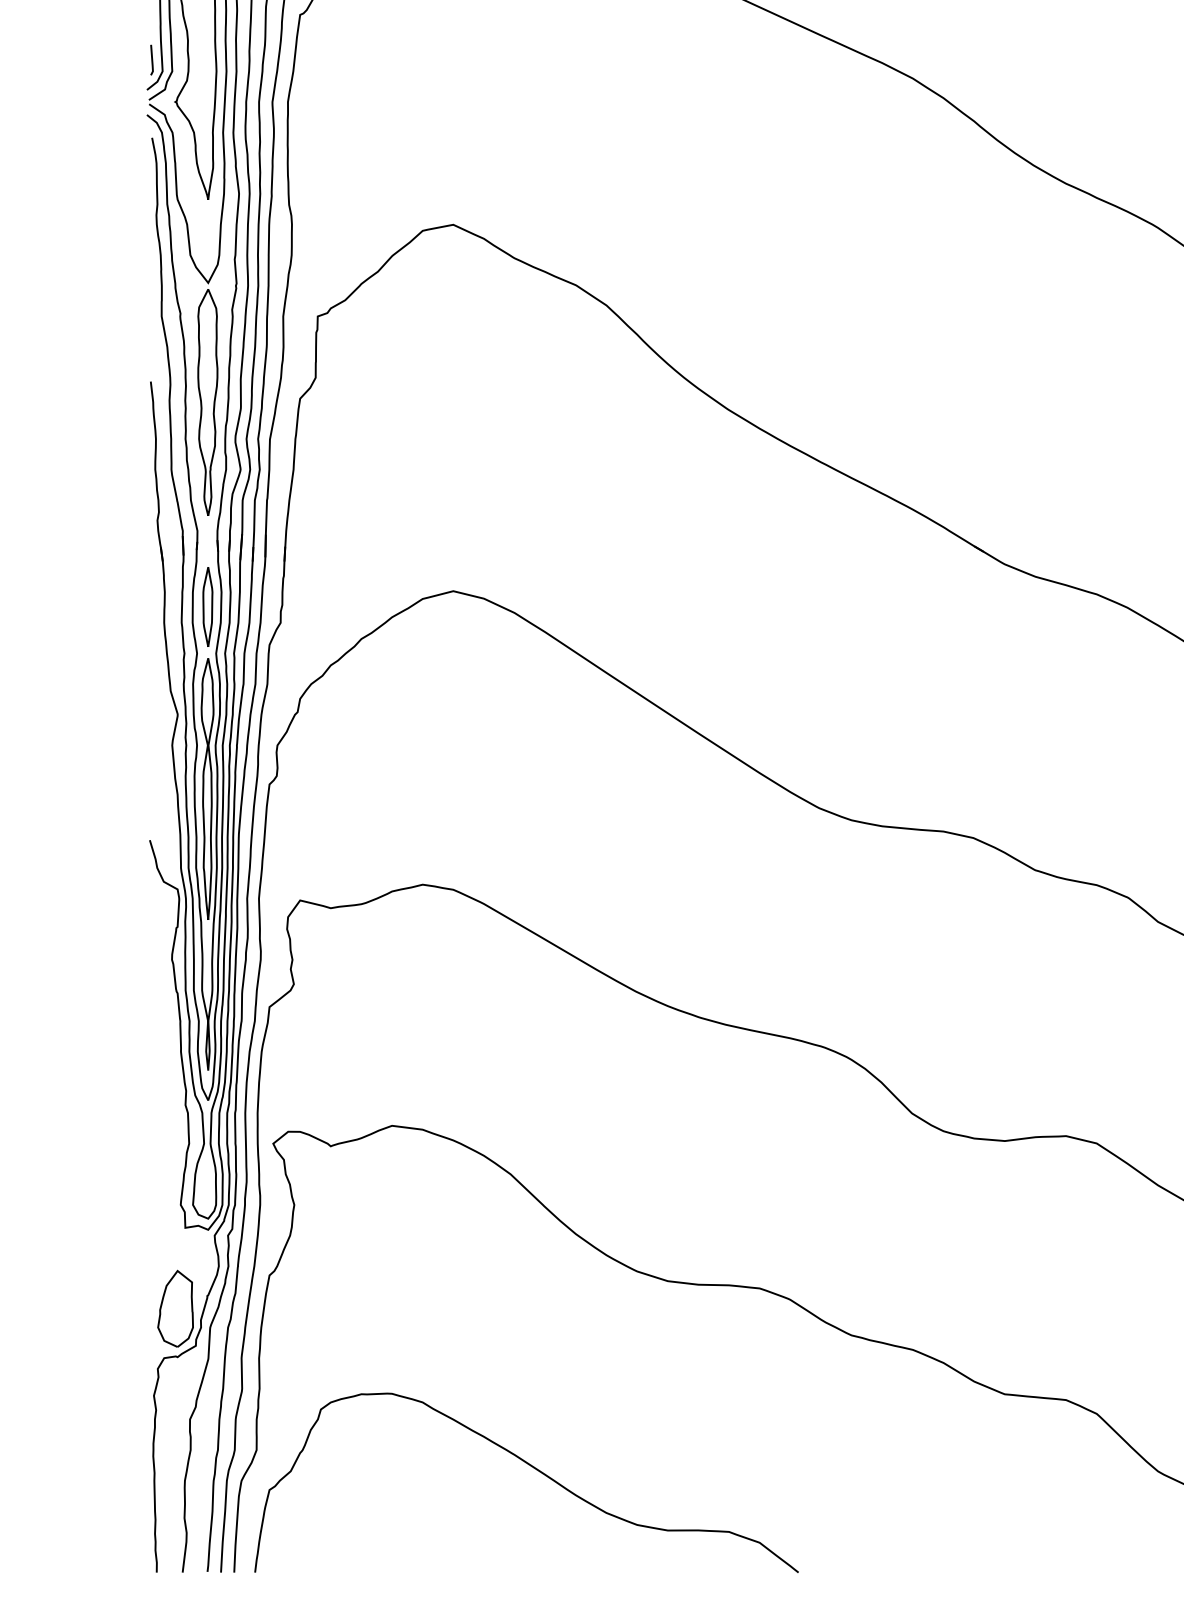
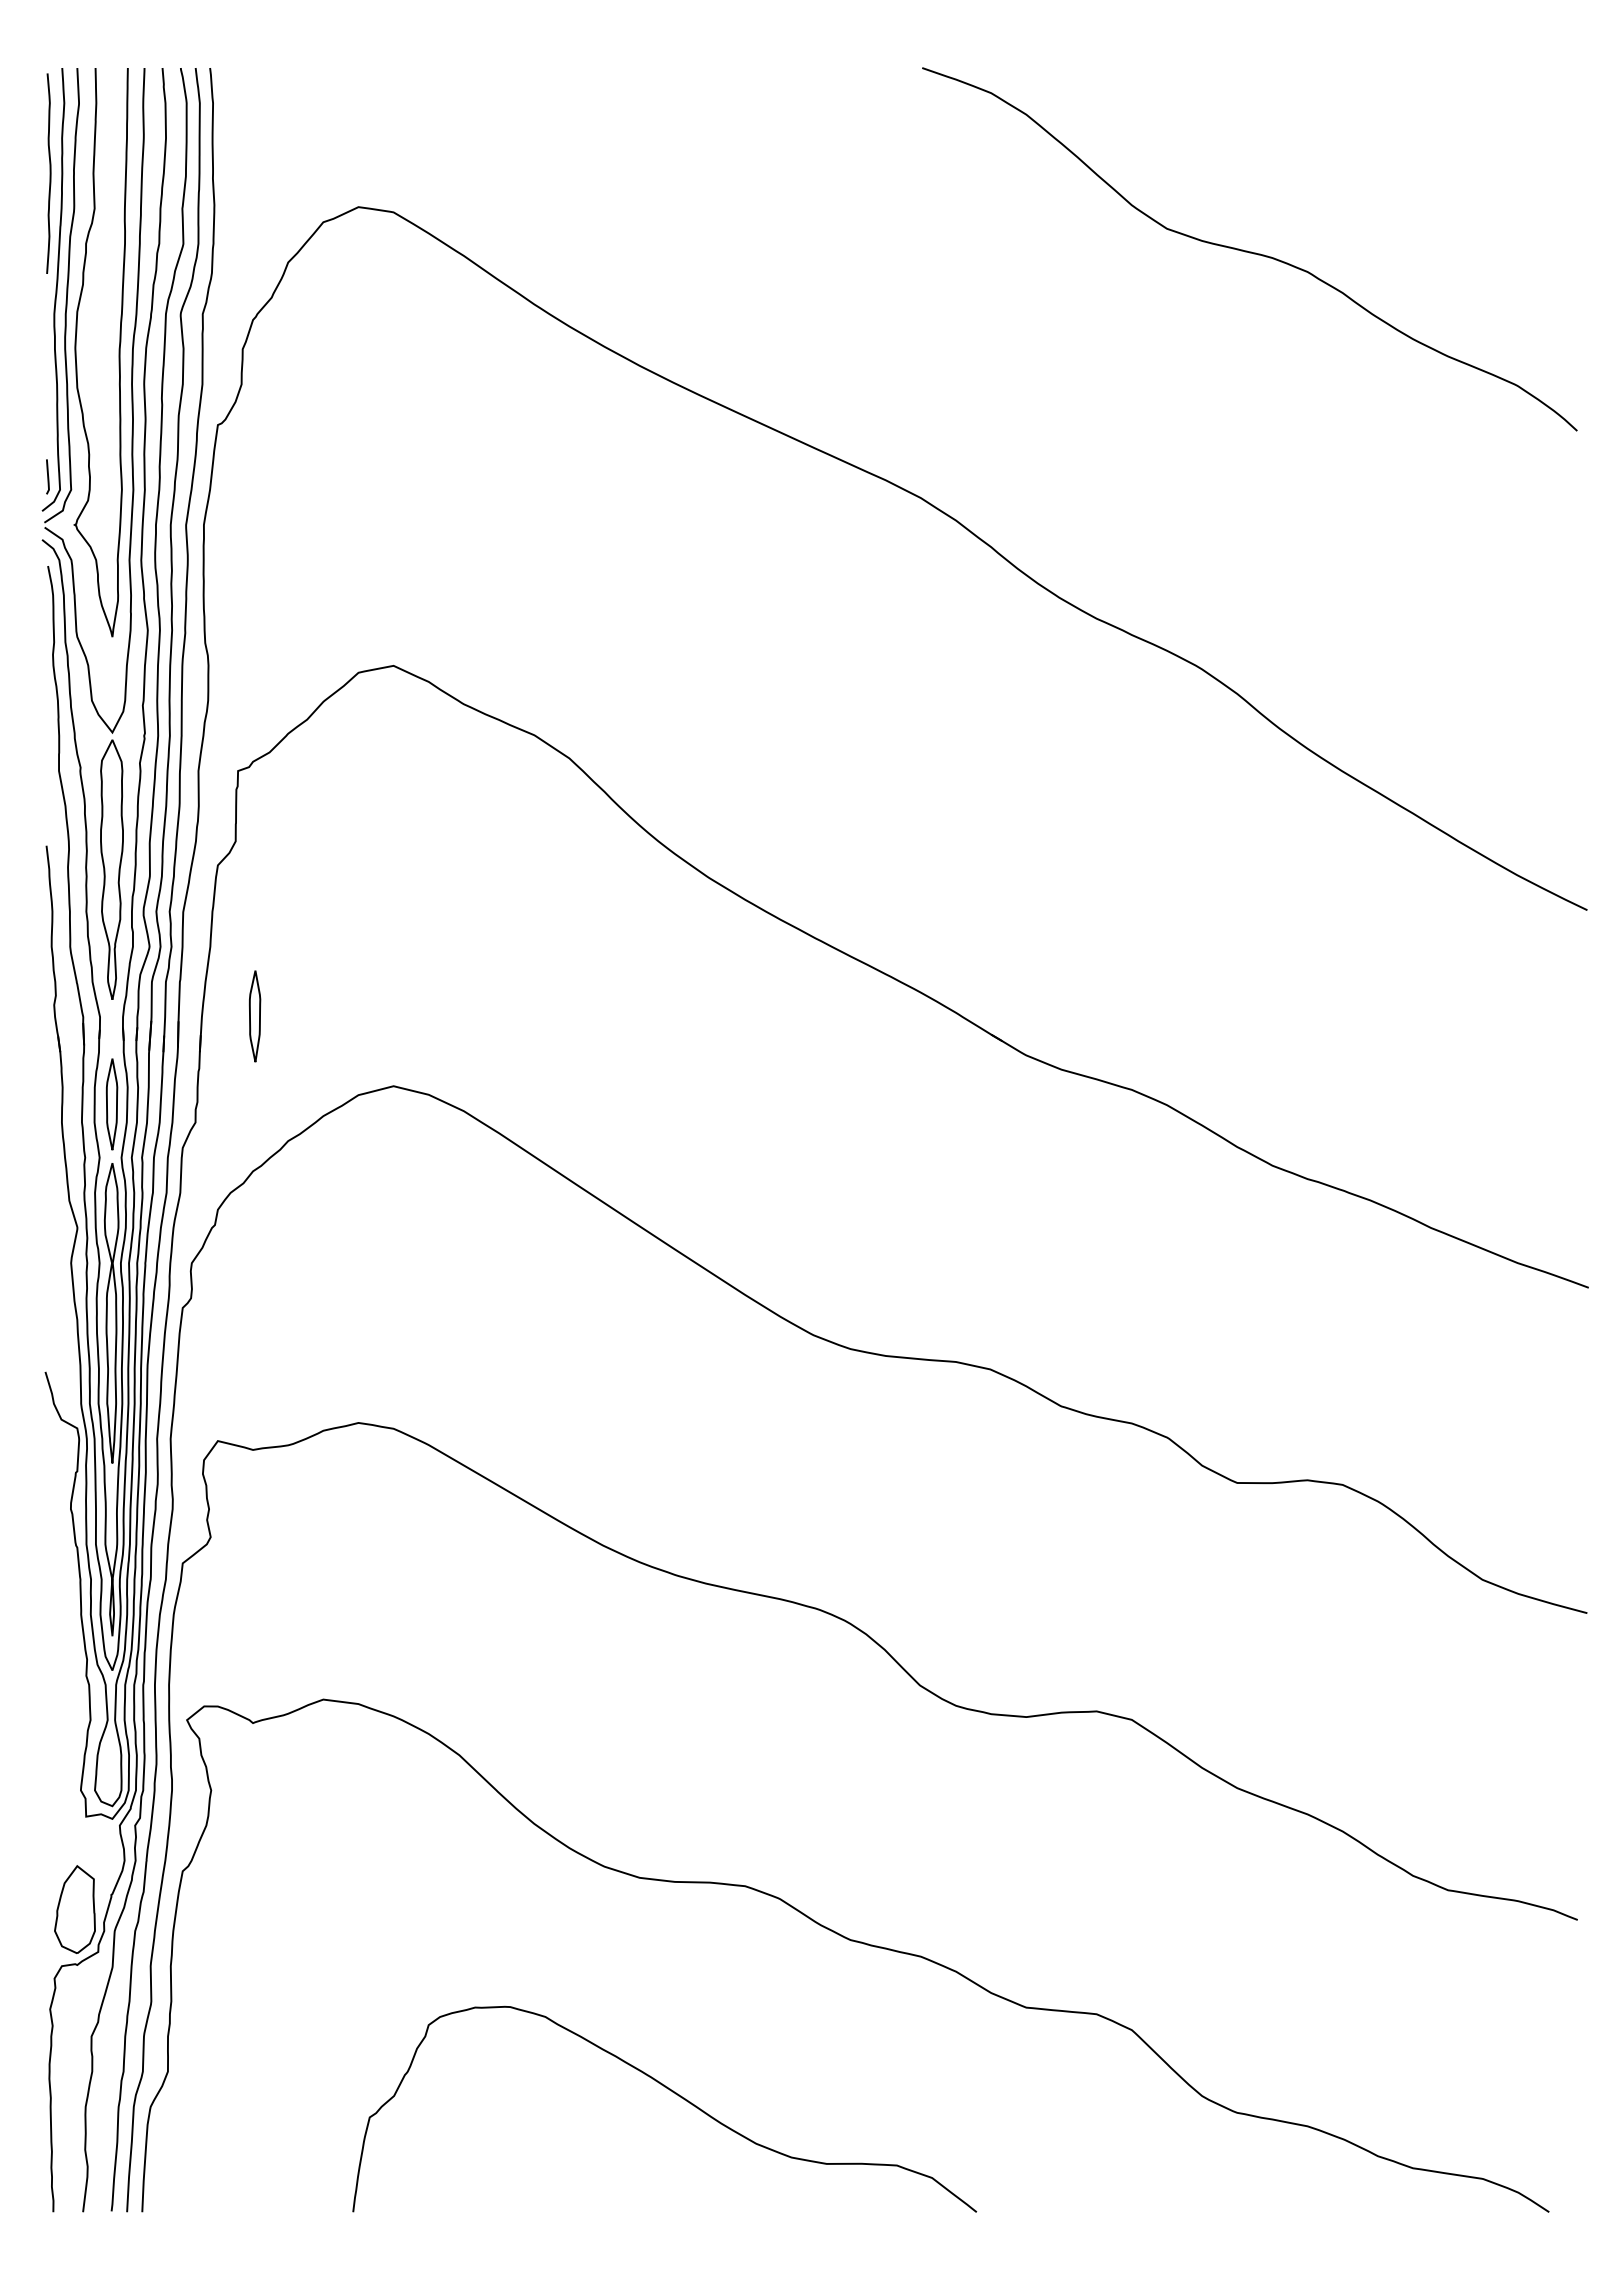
part: (332, 530) -> (254, 1016), added
curve: (536, 1470) -> (675, 2094), moved

